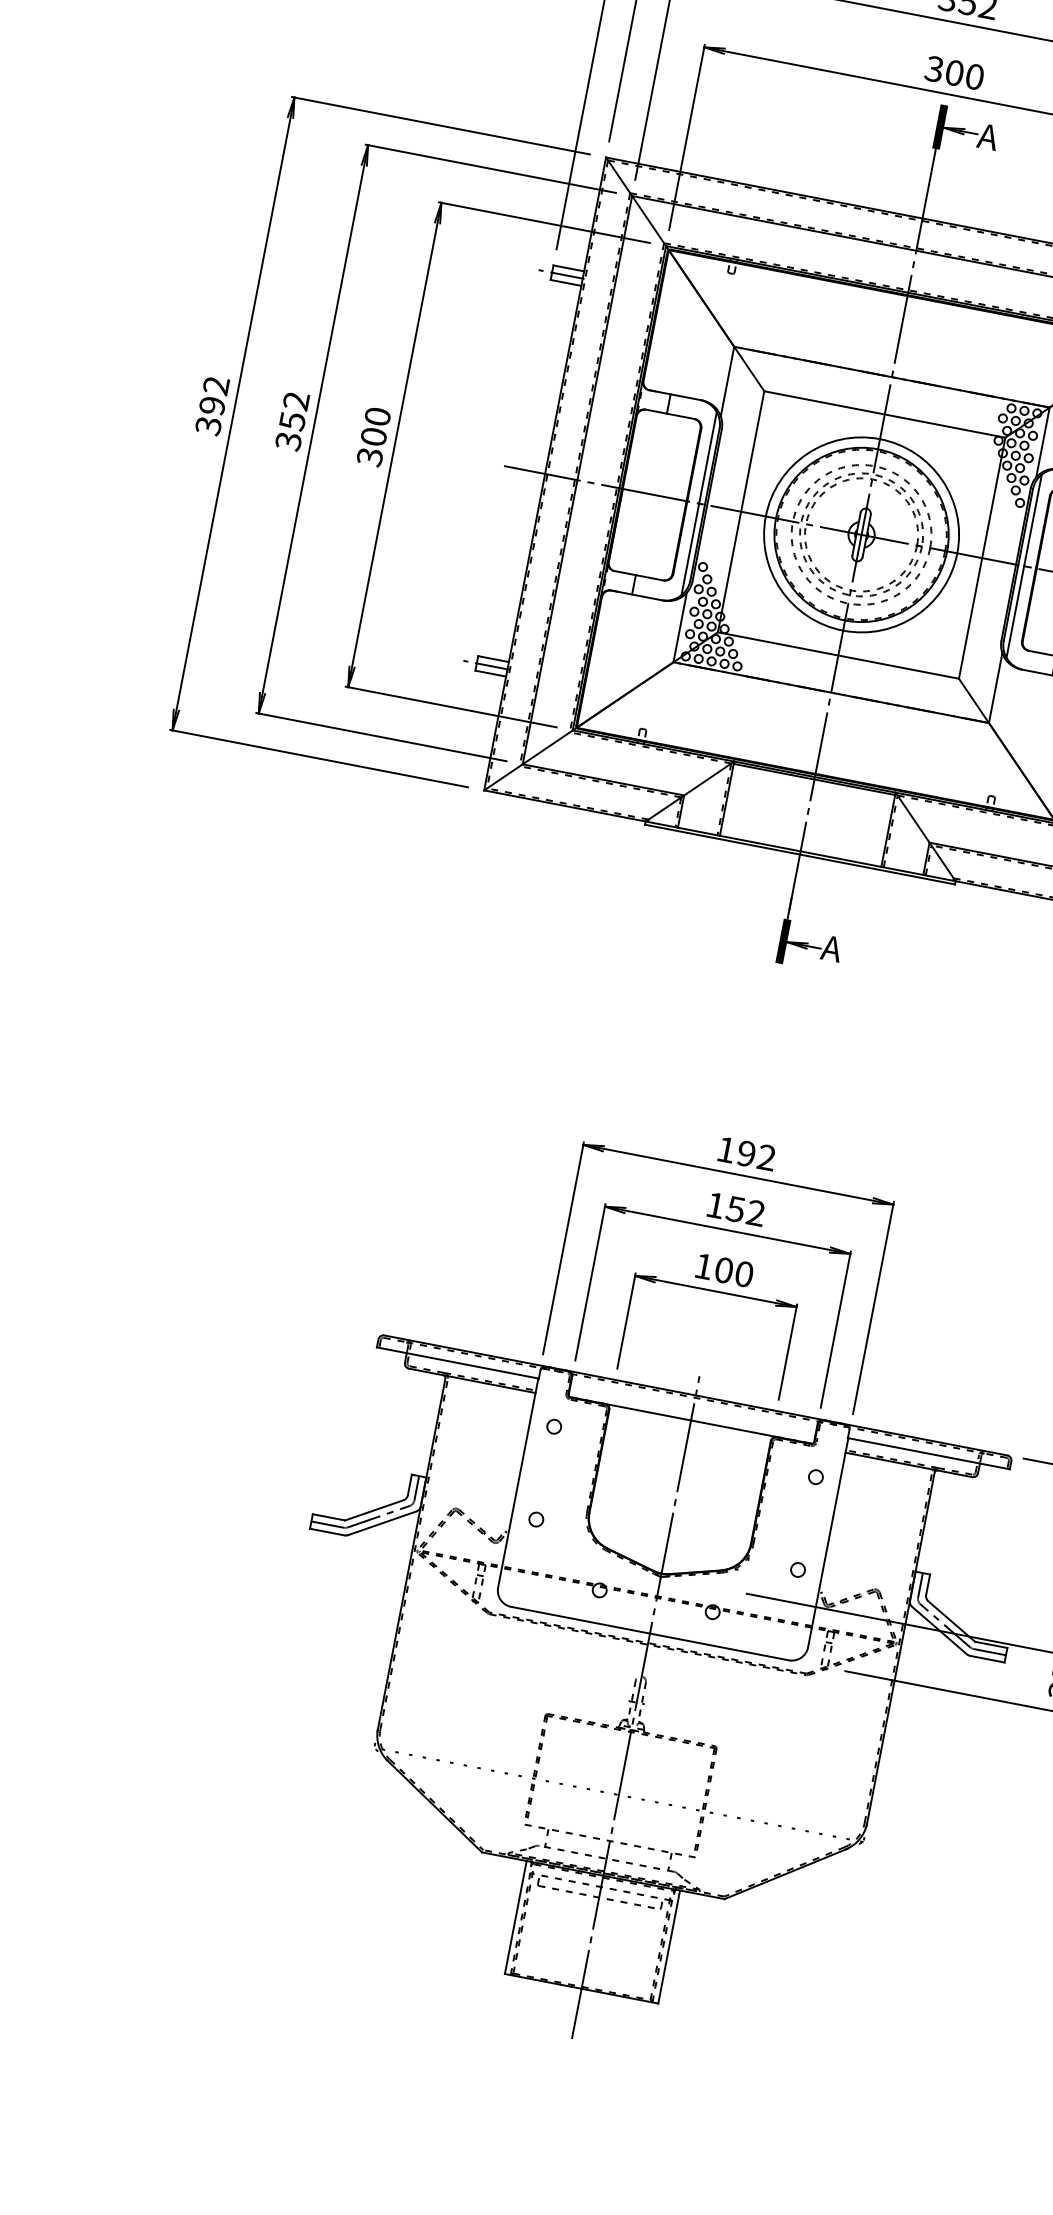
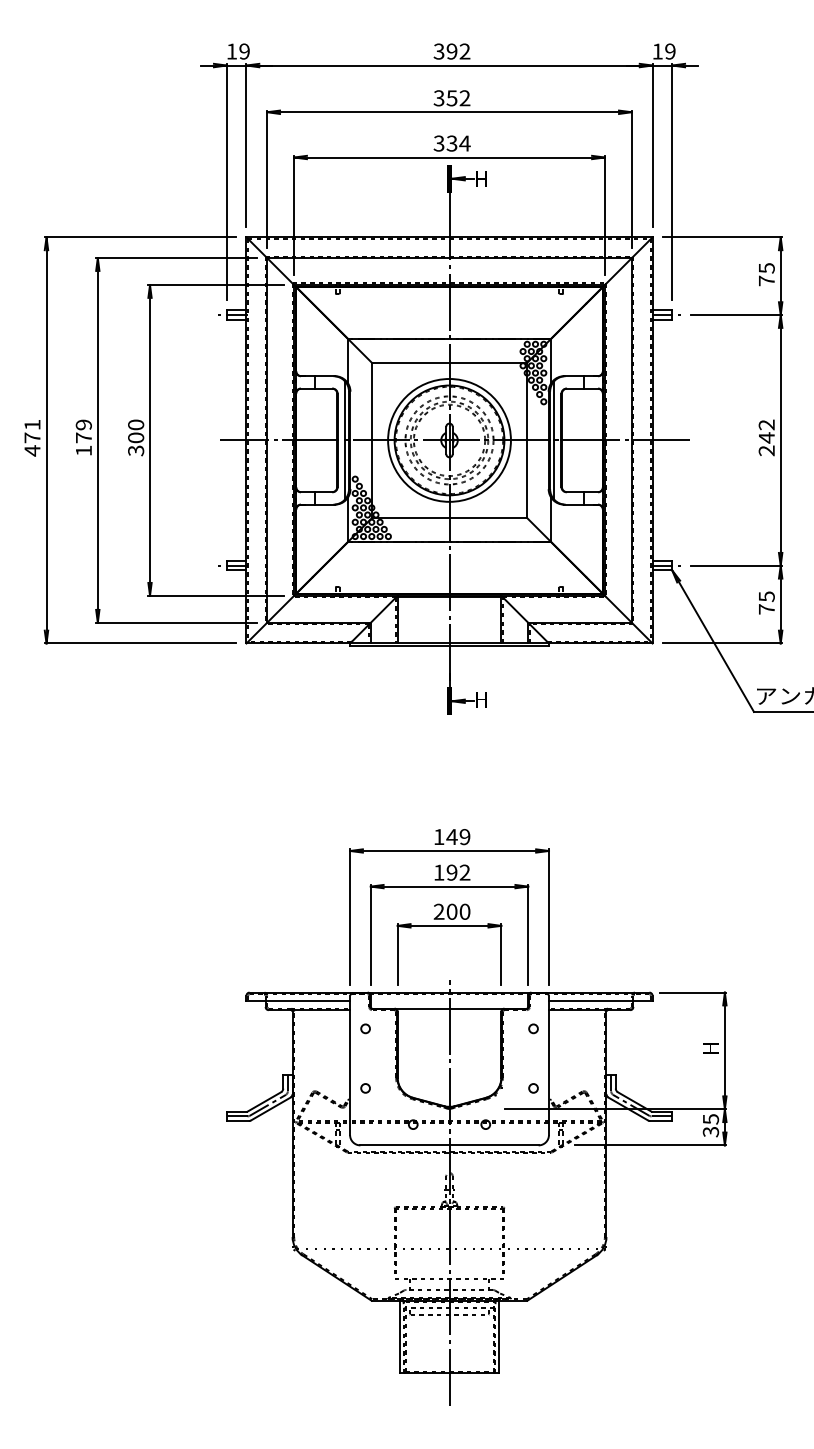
text: (964, 74) -> (458, 143), 300 -> 334
text: (988, 135) -> (480, 178), A -> H
text: (212, 405) -> (32, 437), 392 -> 471
text: (292, 420) -> (83, 437), 352 -> 179
text: (832, 947) -> (480, 699), A -> H
text: (756, 1156) -> (458, 837), 192 -> 149
text: (734, 1208) -> (451, 872), 152 -> 192
text: (703, 1265) -> (438, 911), 100 -> 200

